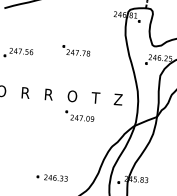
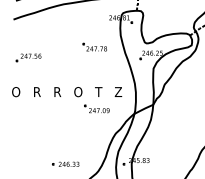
part: (76, 50) -> (94, 46), moved
part: (79, 115) -> (96, 108), moved

